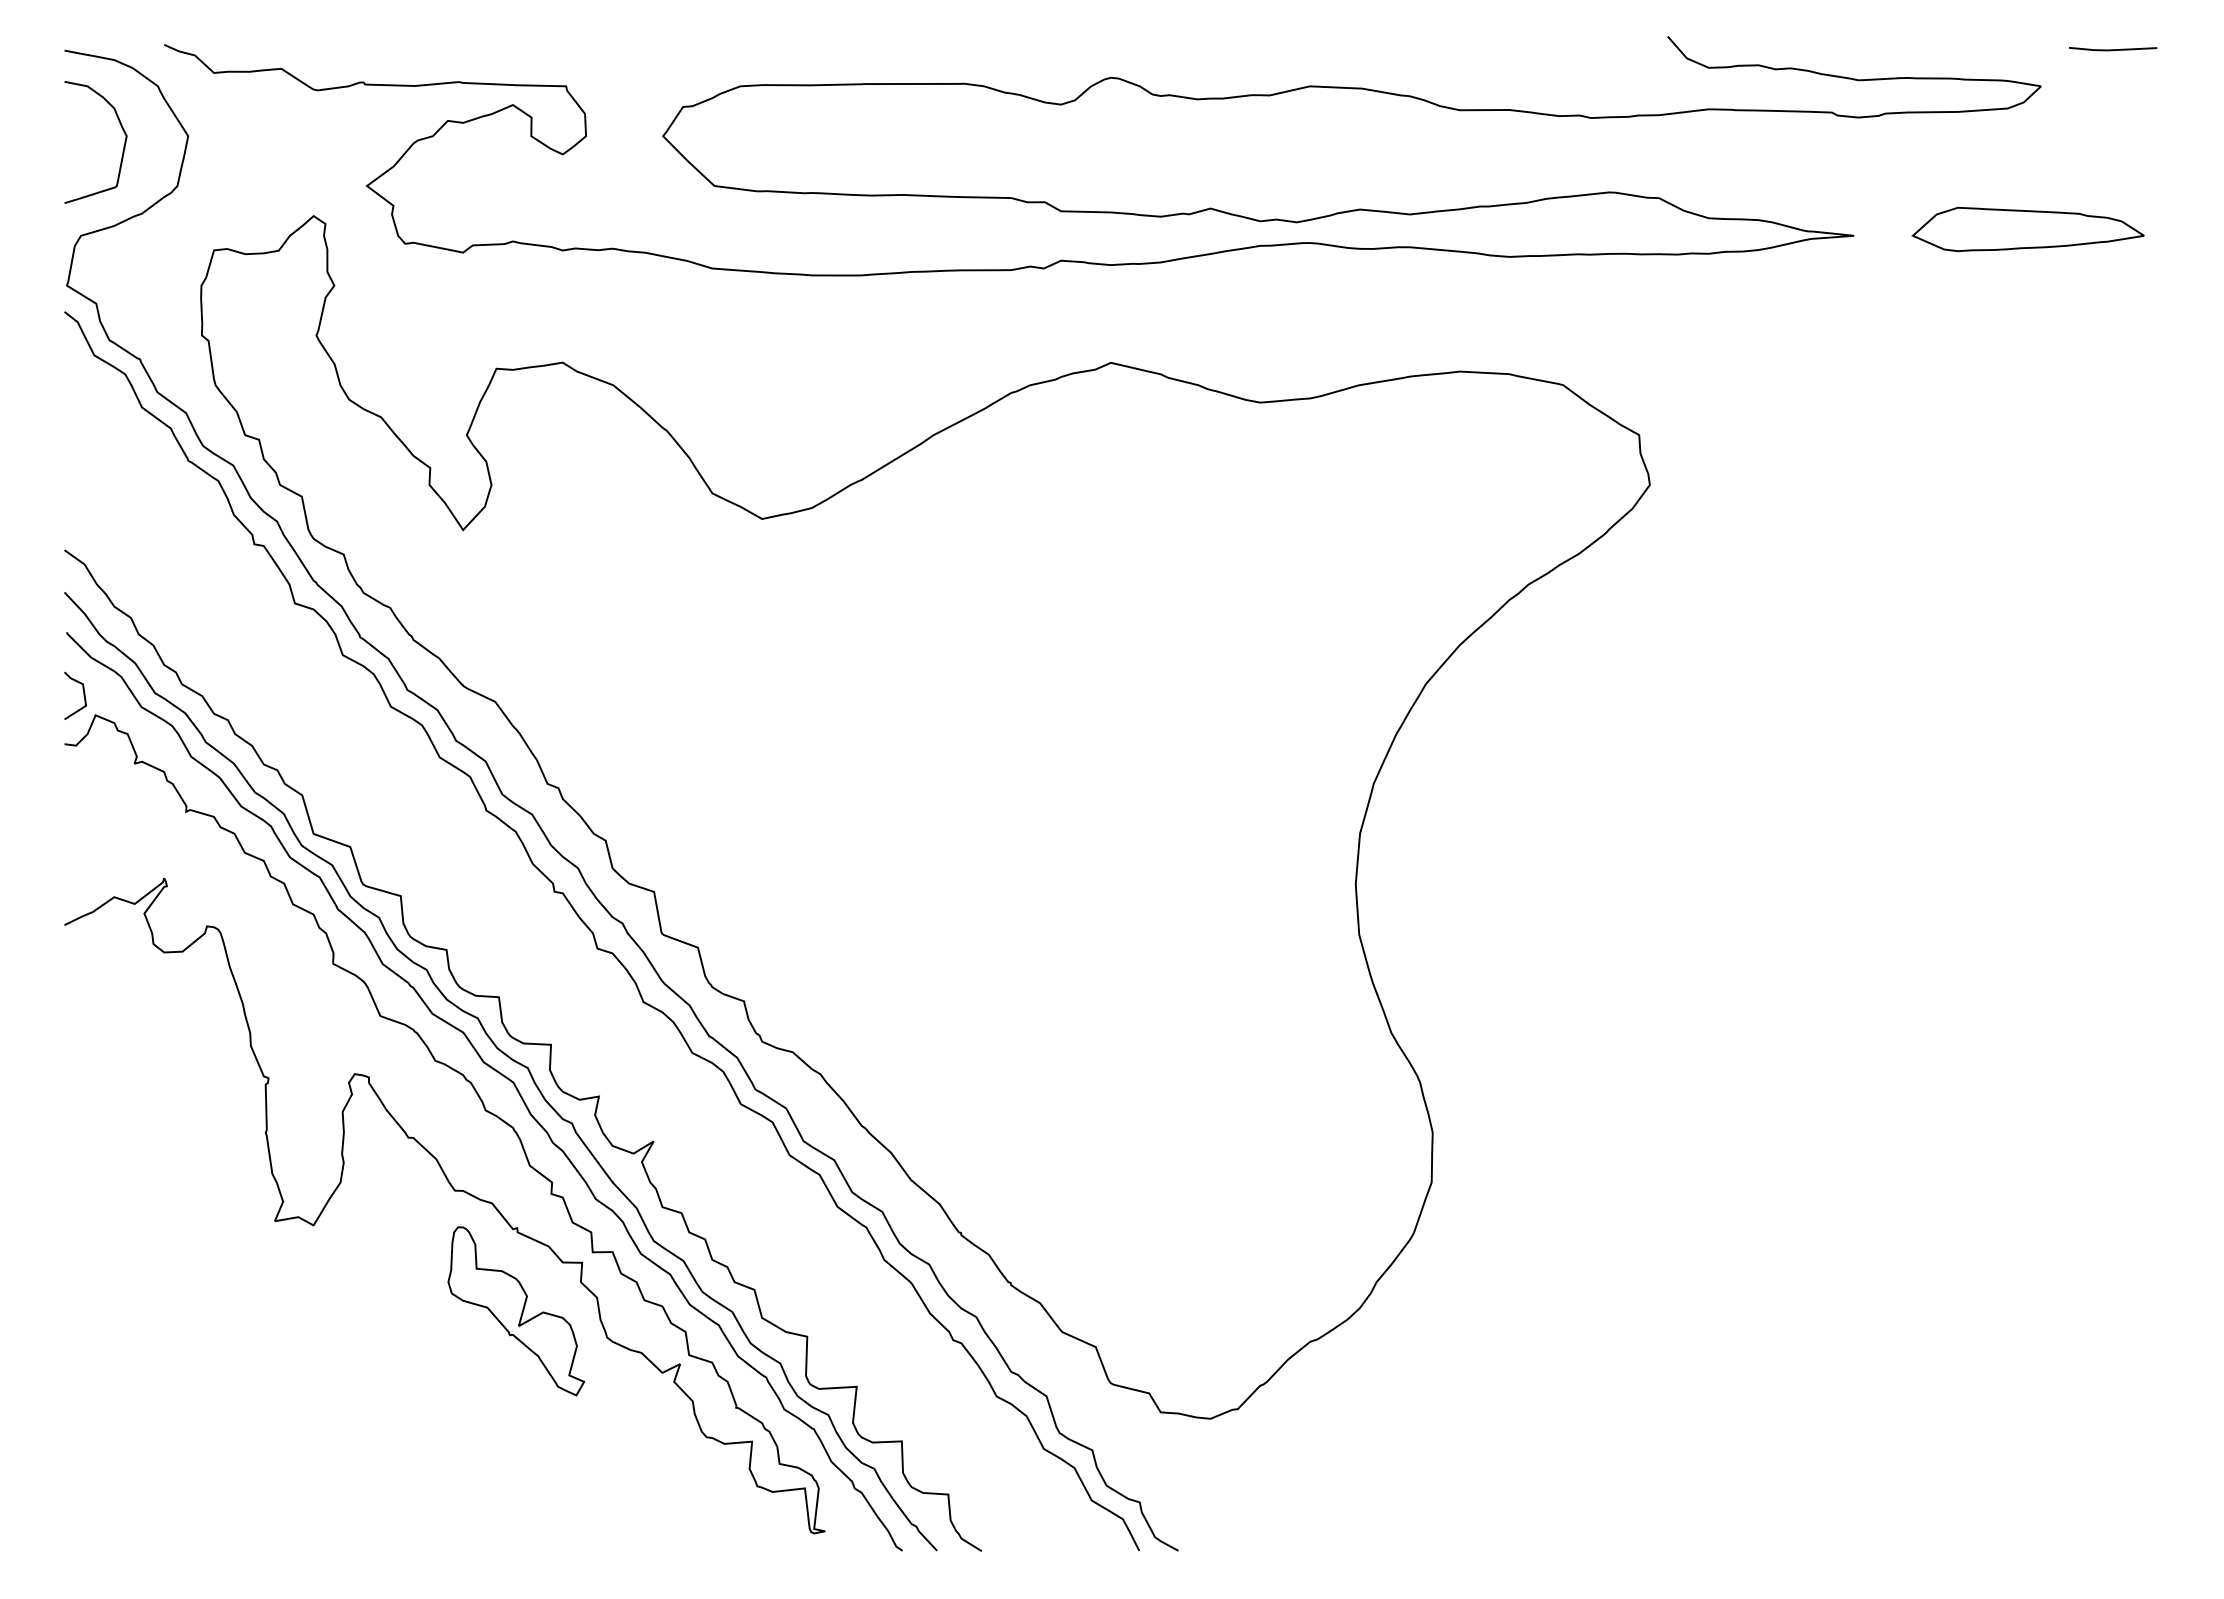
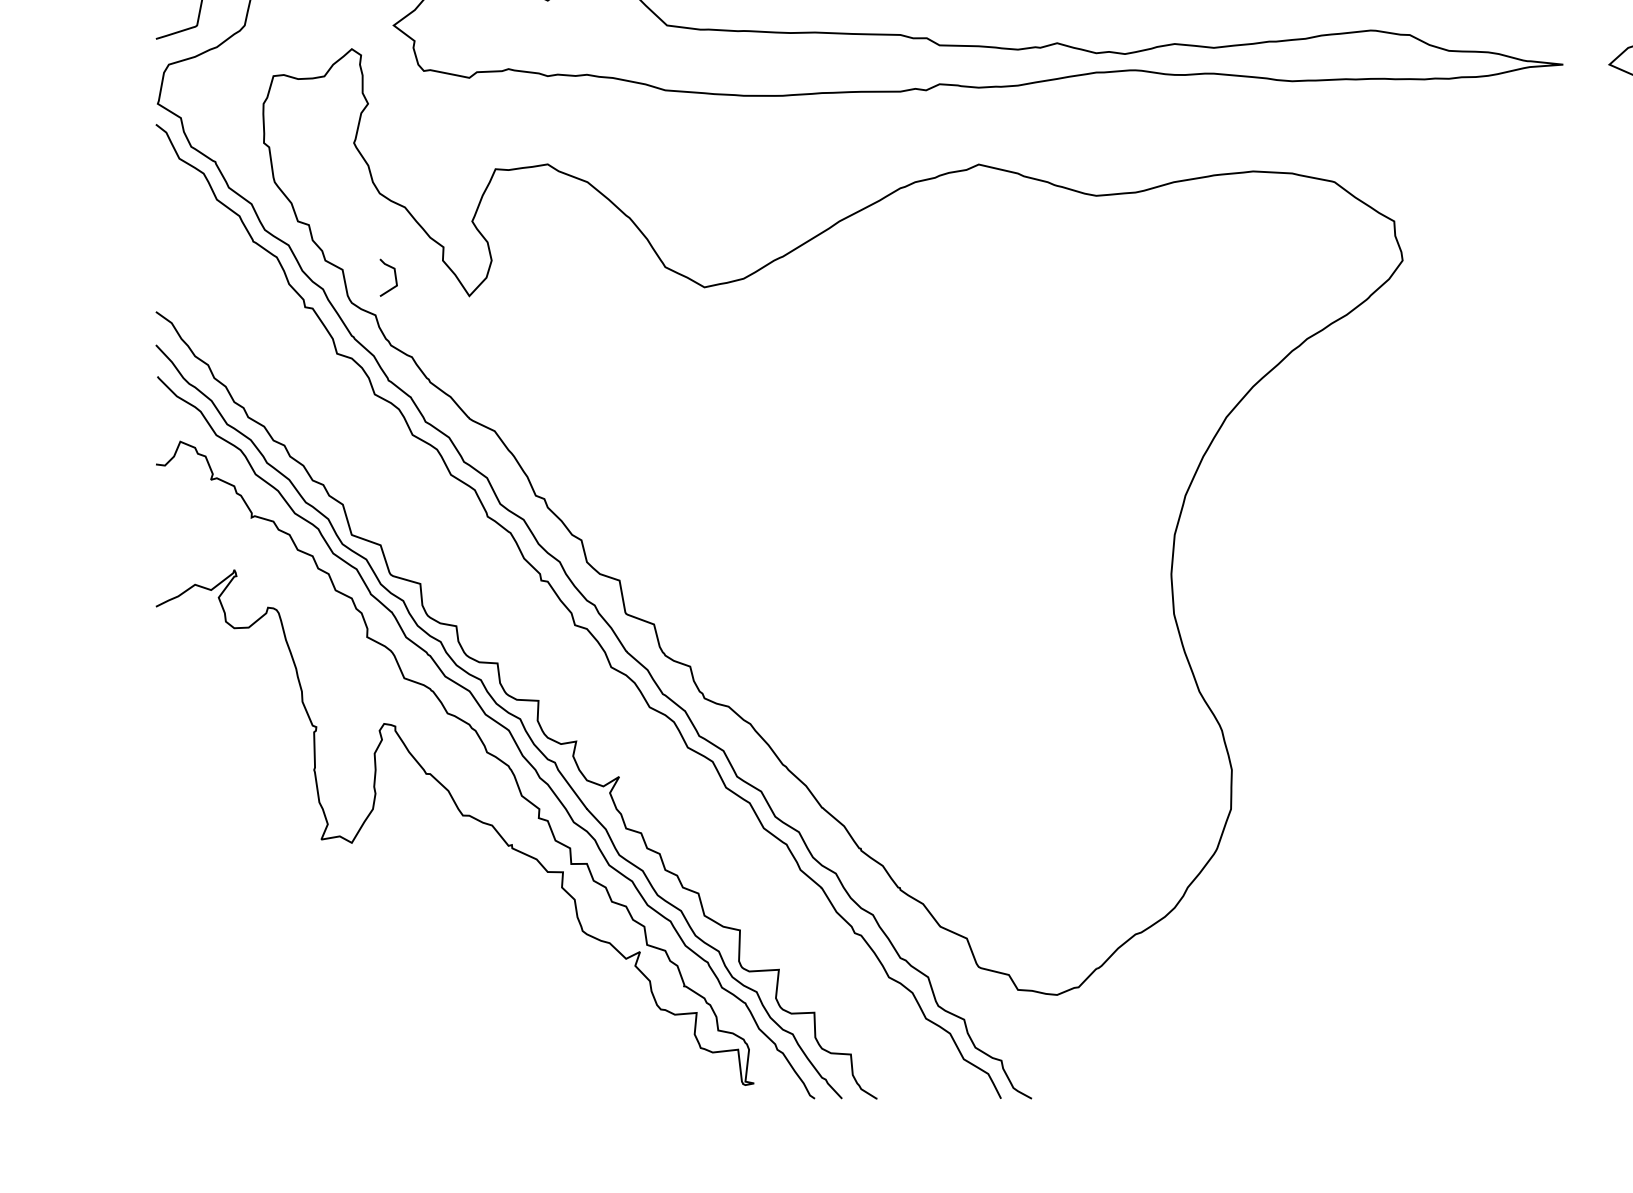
line: (83, 695) -> (394, 277), moved
part: (516, 1311) -> (511, 910), removed

